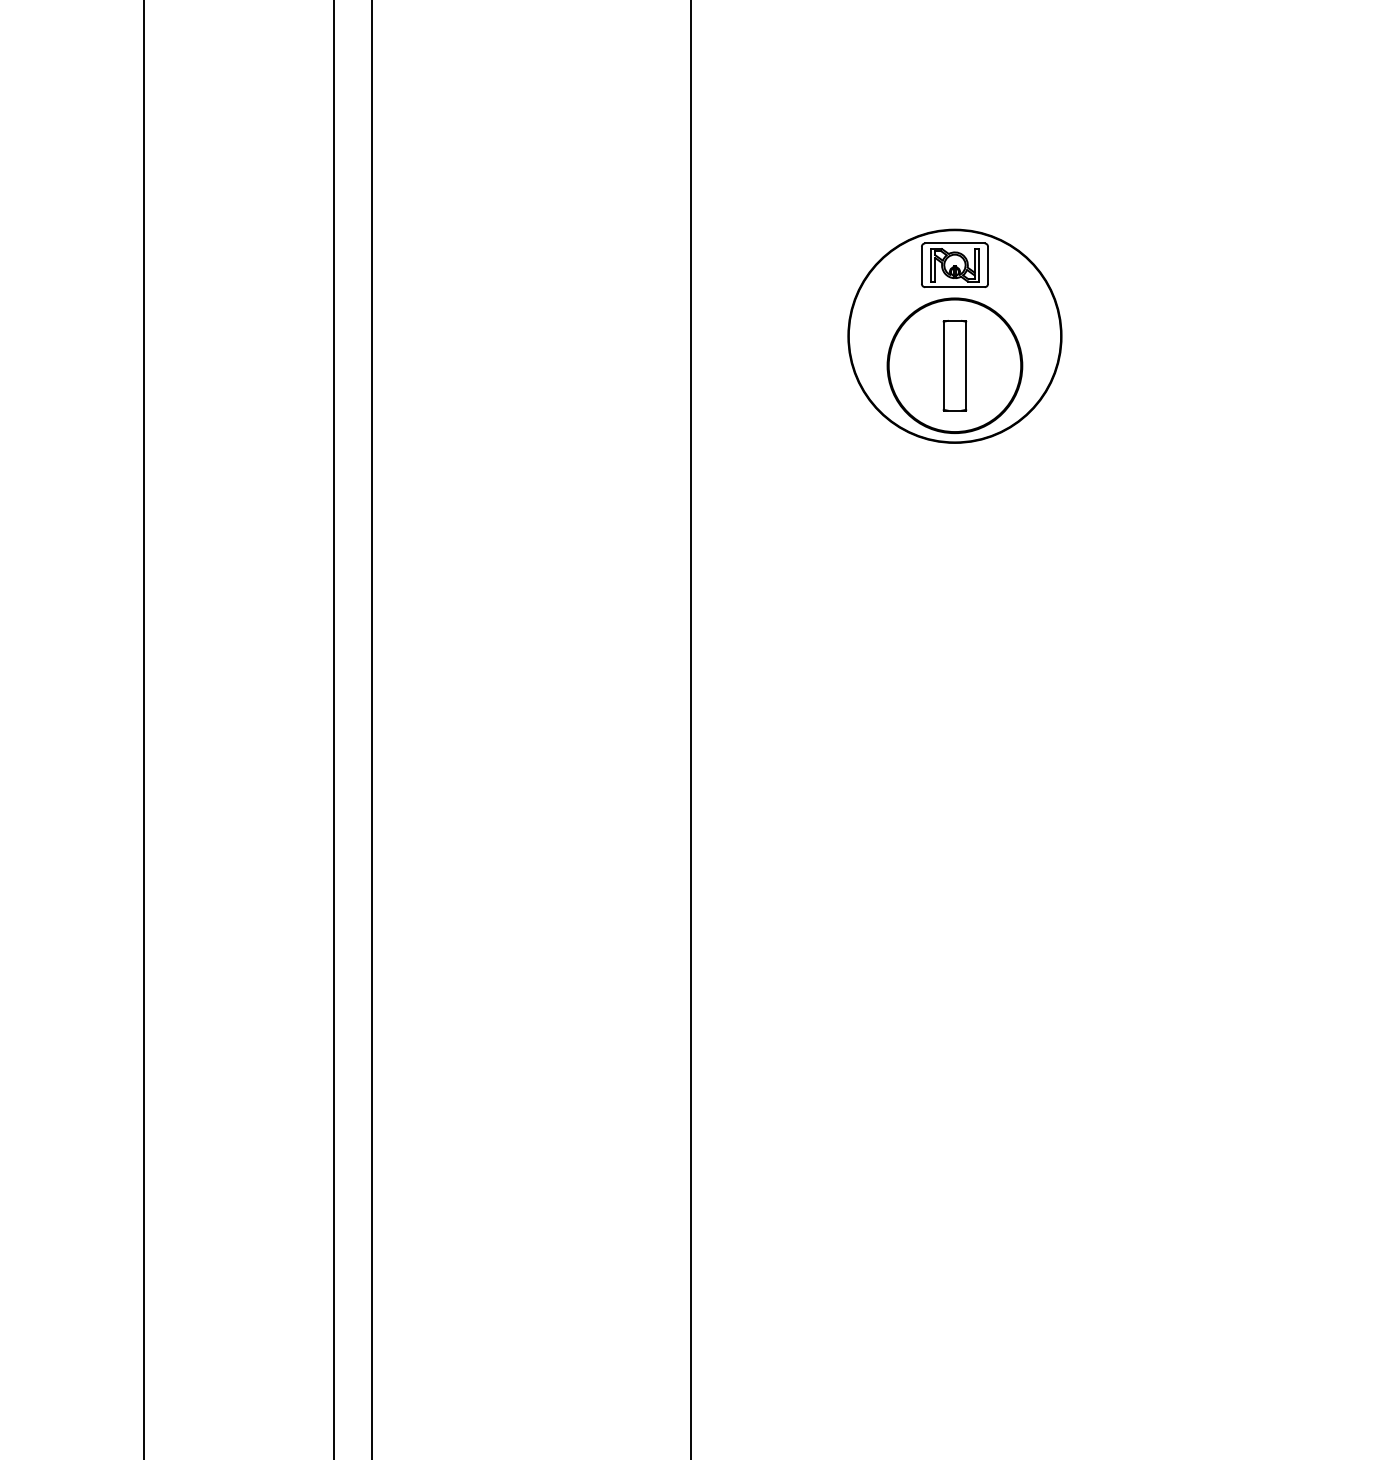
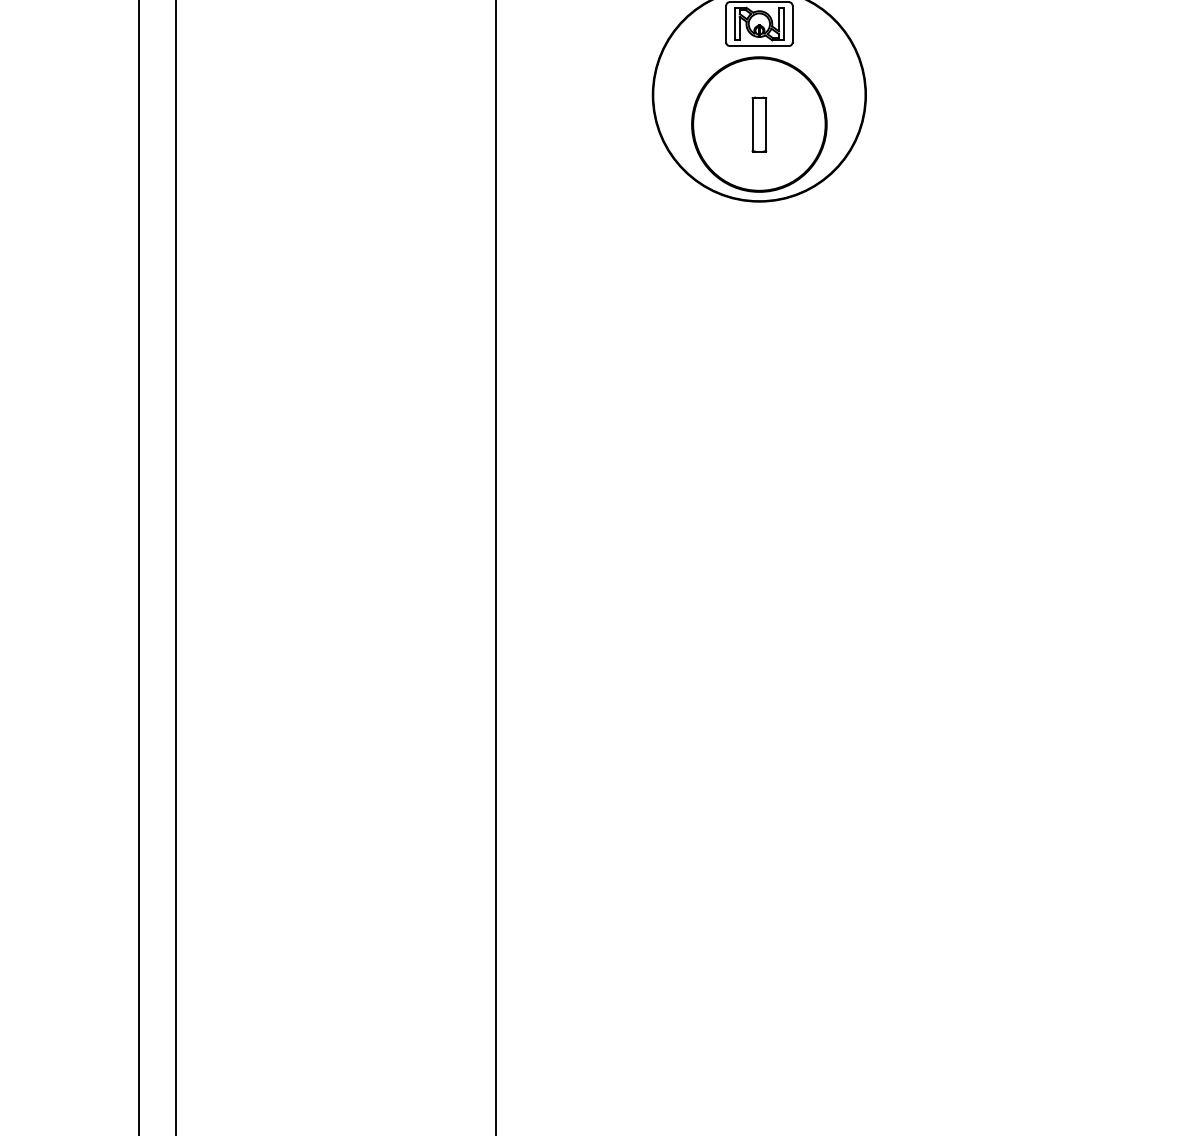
part: (954, 365) -> (758, 124), size x0.6

